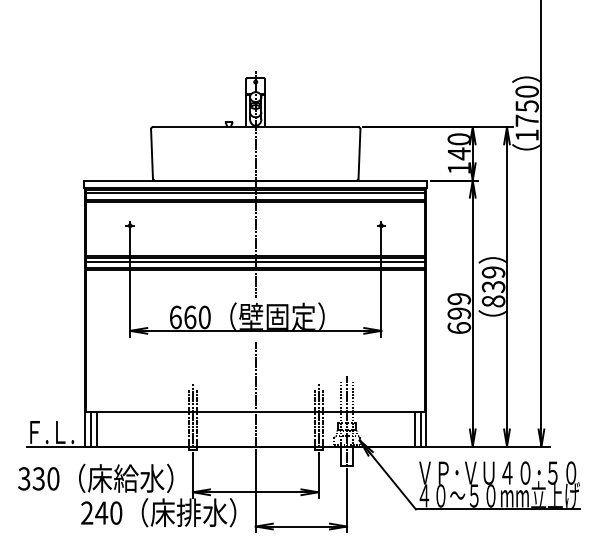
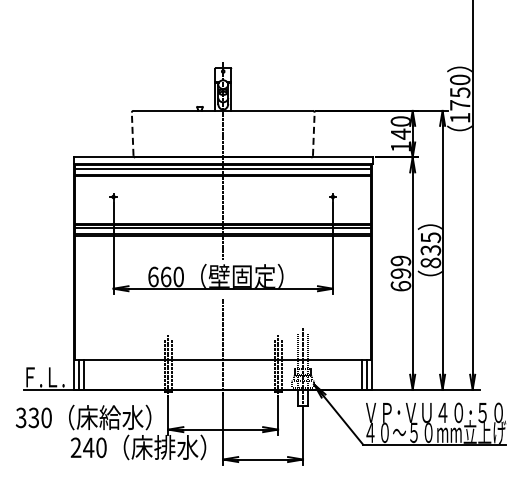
line: (151, 154) -> (132, 134), solid -> dashed
line: (359, 154) -> (313, 134), solid -> dashed
text: (493, 272) -> (430, 237), 839 -> 835

